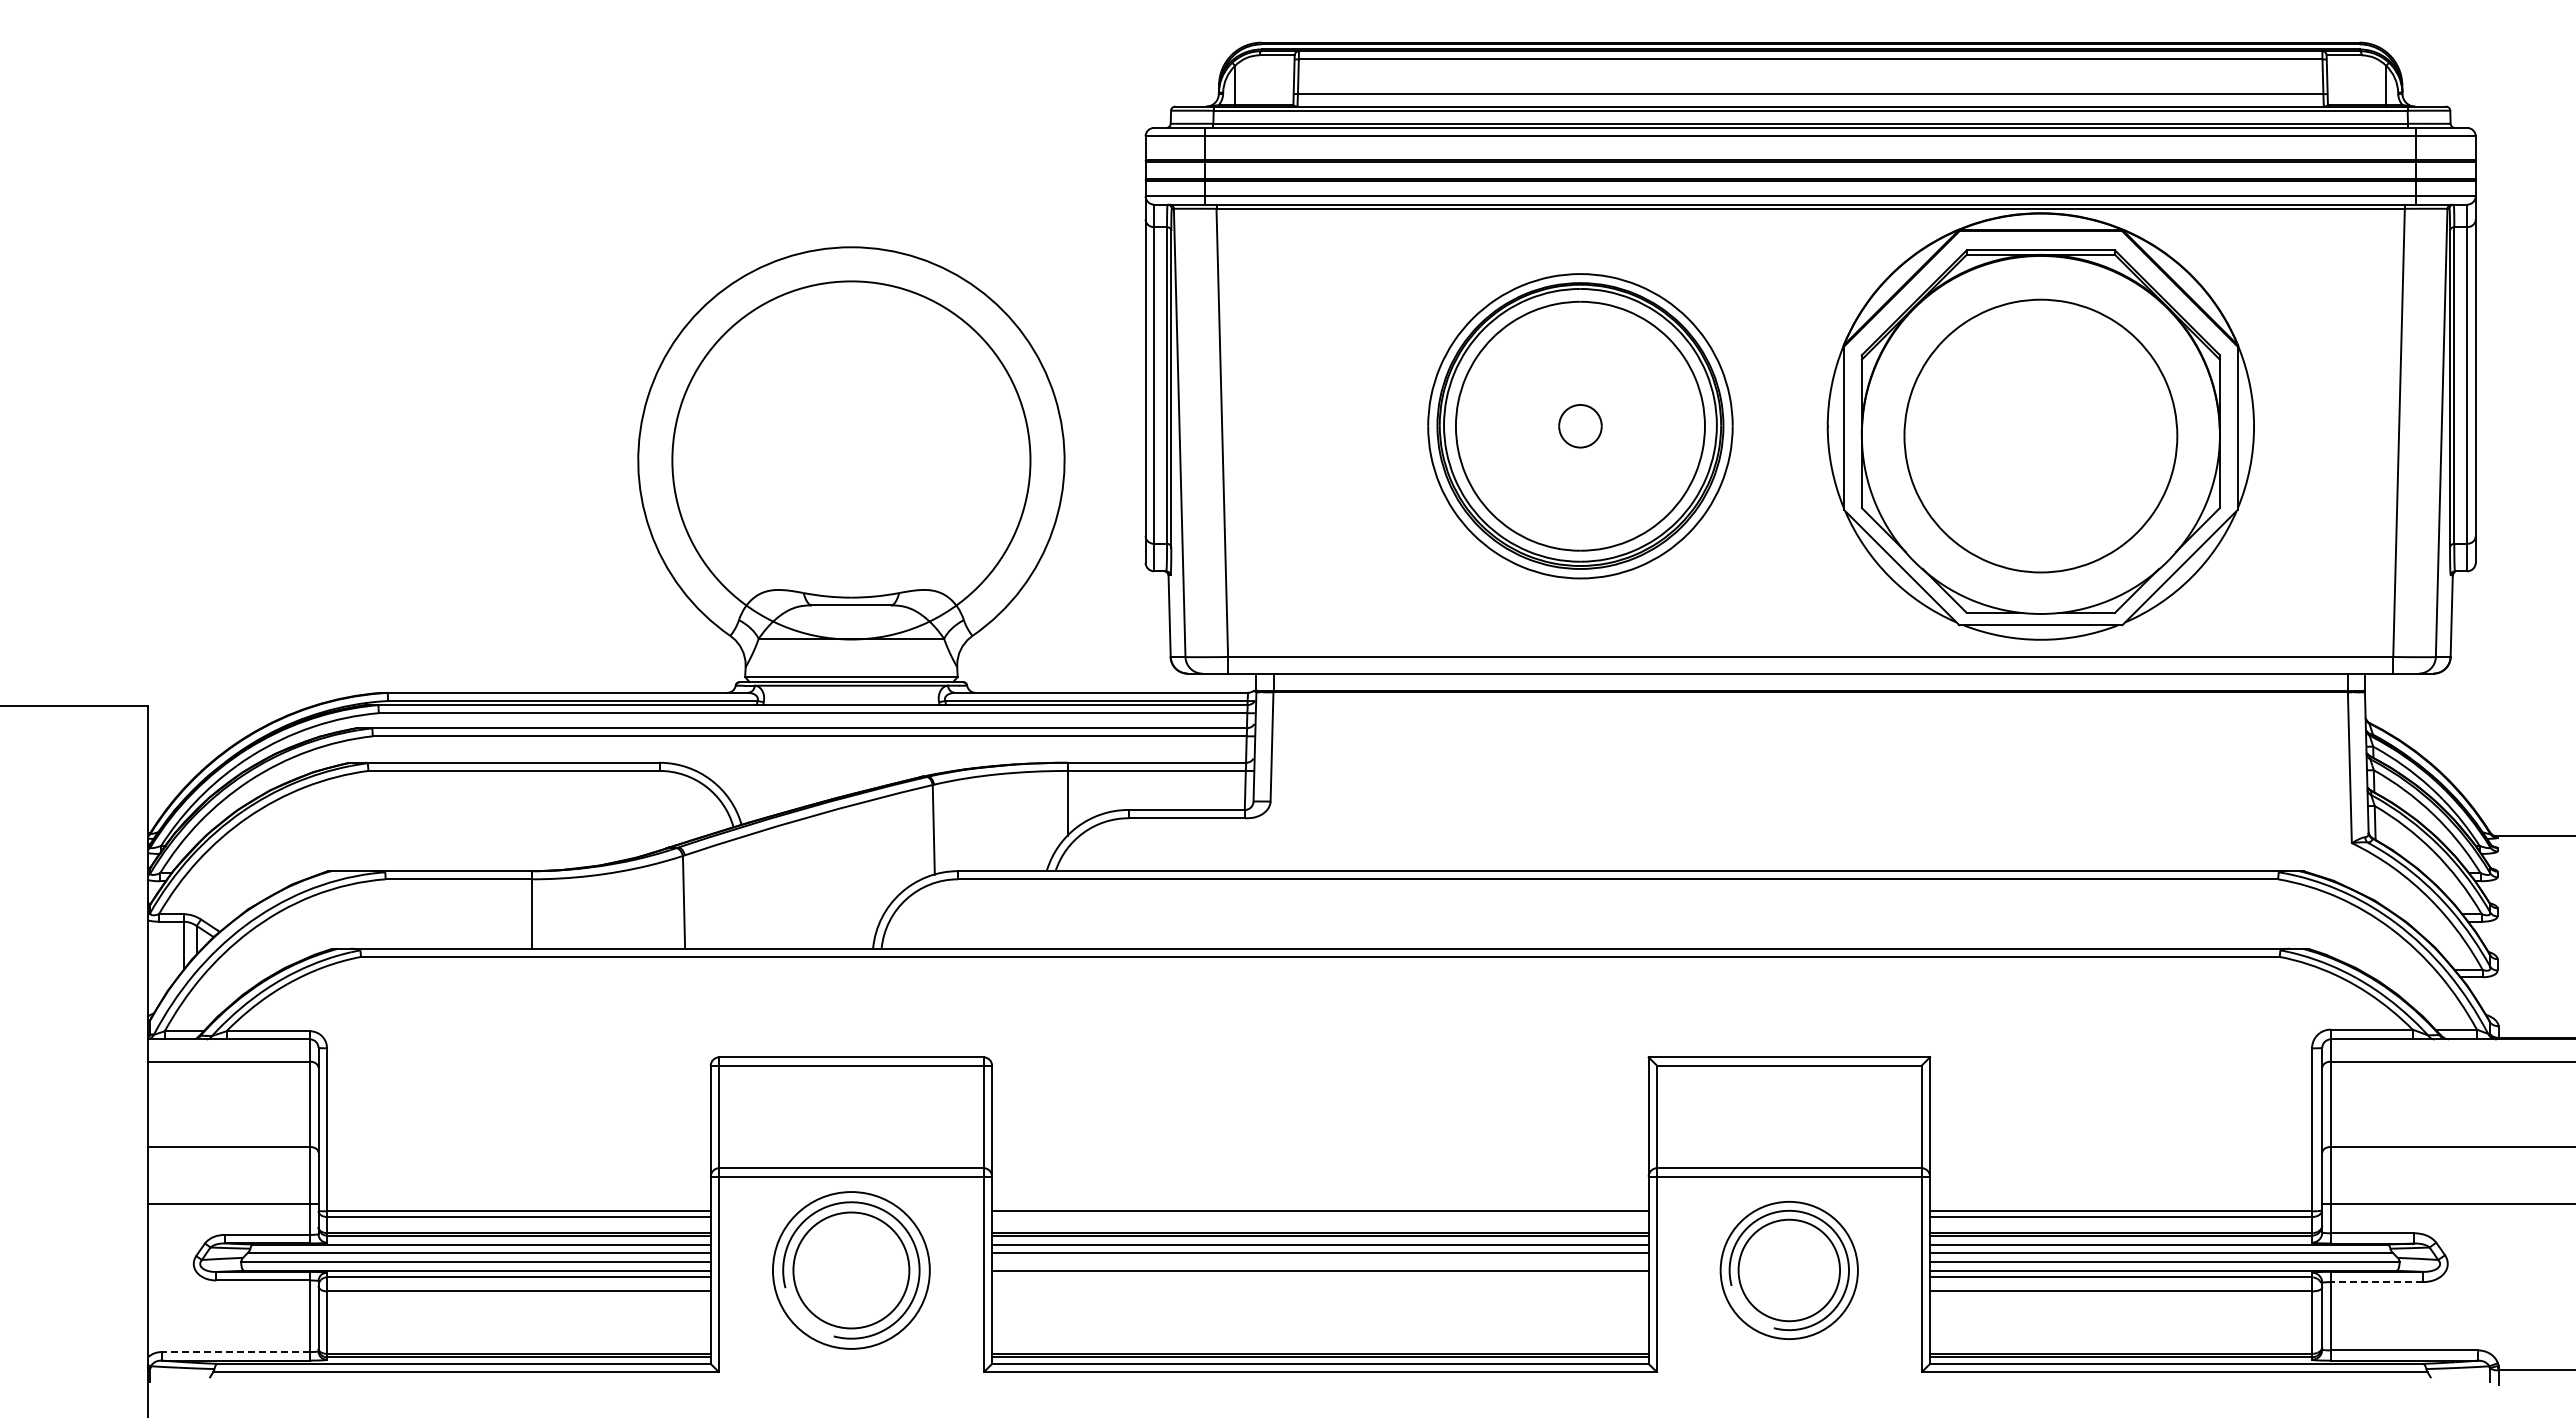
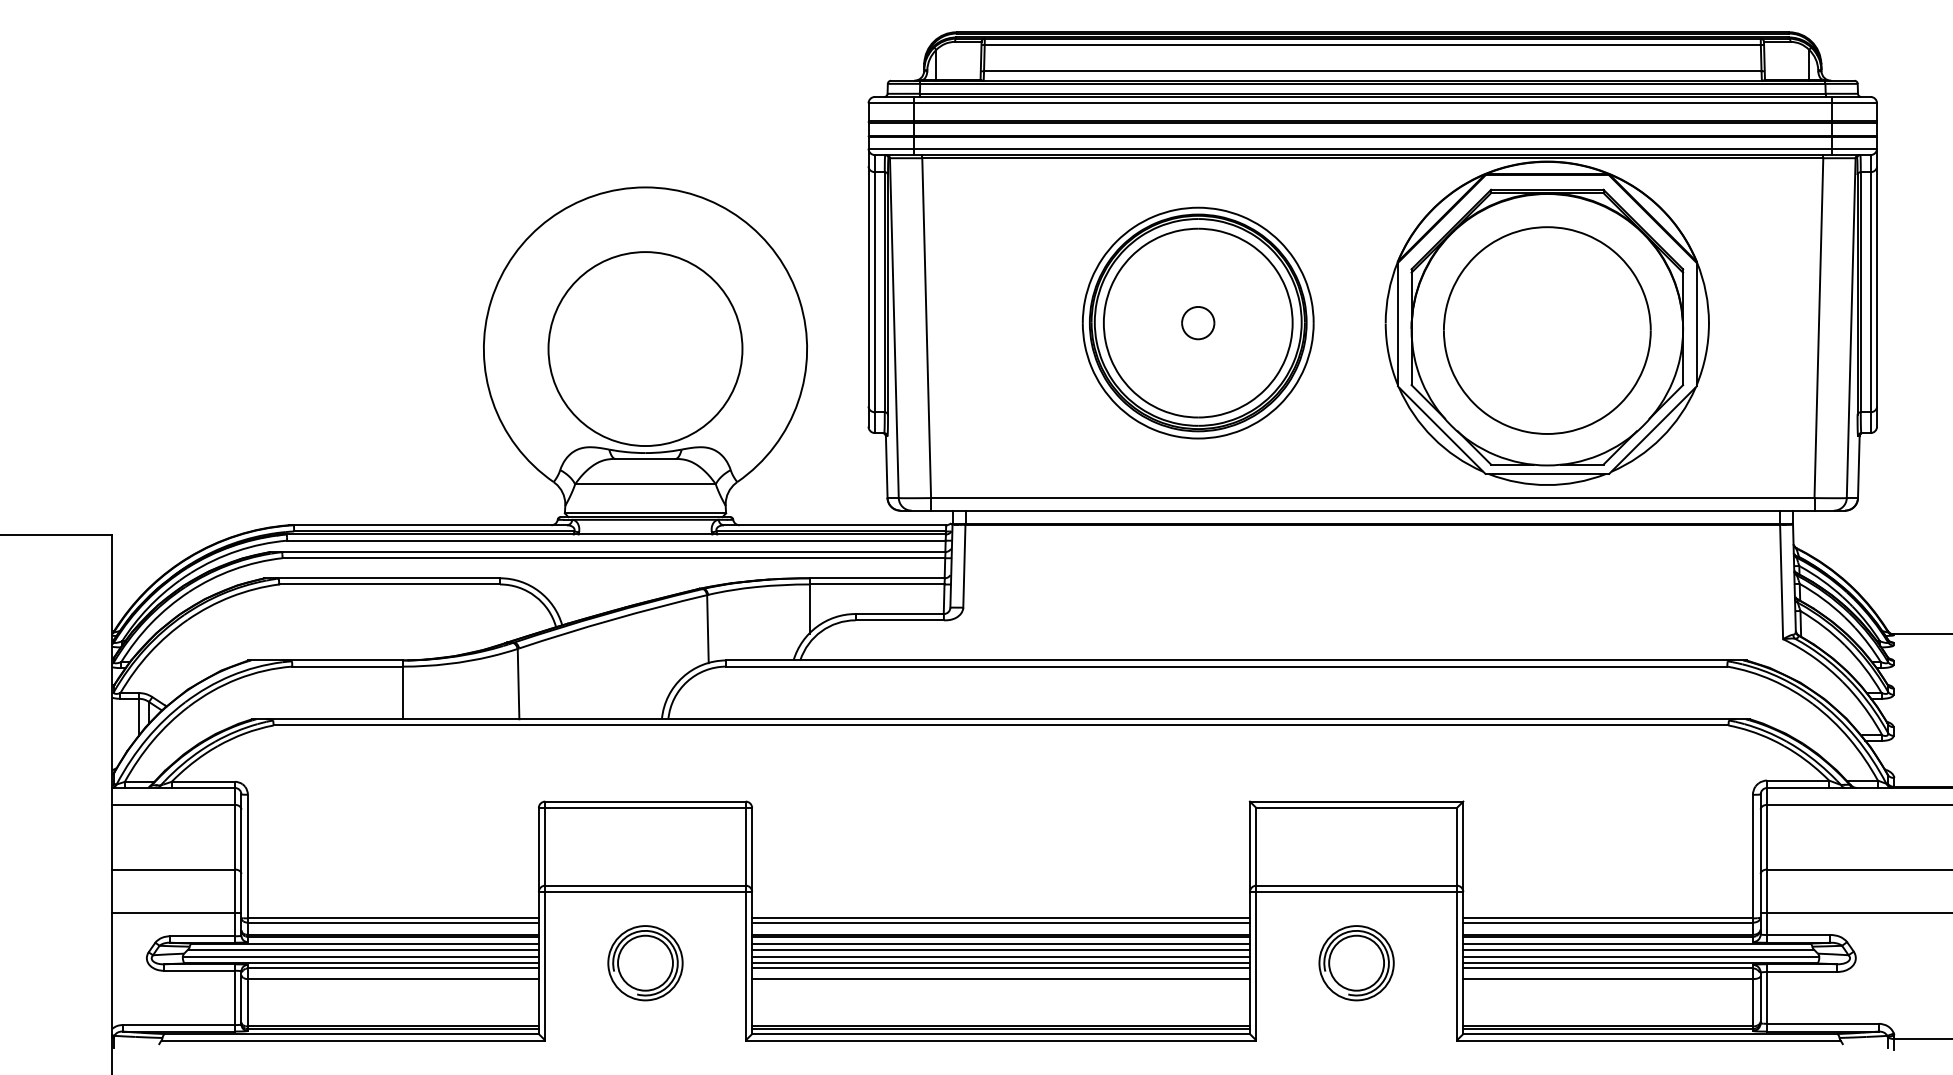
circle: (851, 460) -> (645, 349), size x0.71
line: (1320, 1217) -> (1001, 923), added
line: (1320, 1262) -> (1001, 957), added
part: (851, 1270) -> (645, 963), size x0.62
part: (1789, 1270) -> (1356, 963), size x0.71
line: (1320, 1277) -> (1001, 968), added
line: (2376, 1282) -> (1801, 972), dashed -> solid
line: (1320, 1291) -> (1001, 979), added
line: (235, 1352) -> (178, 1025), dashed -> solid

